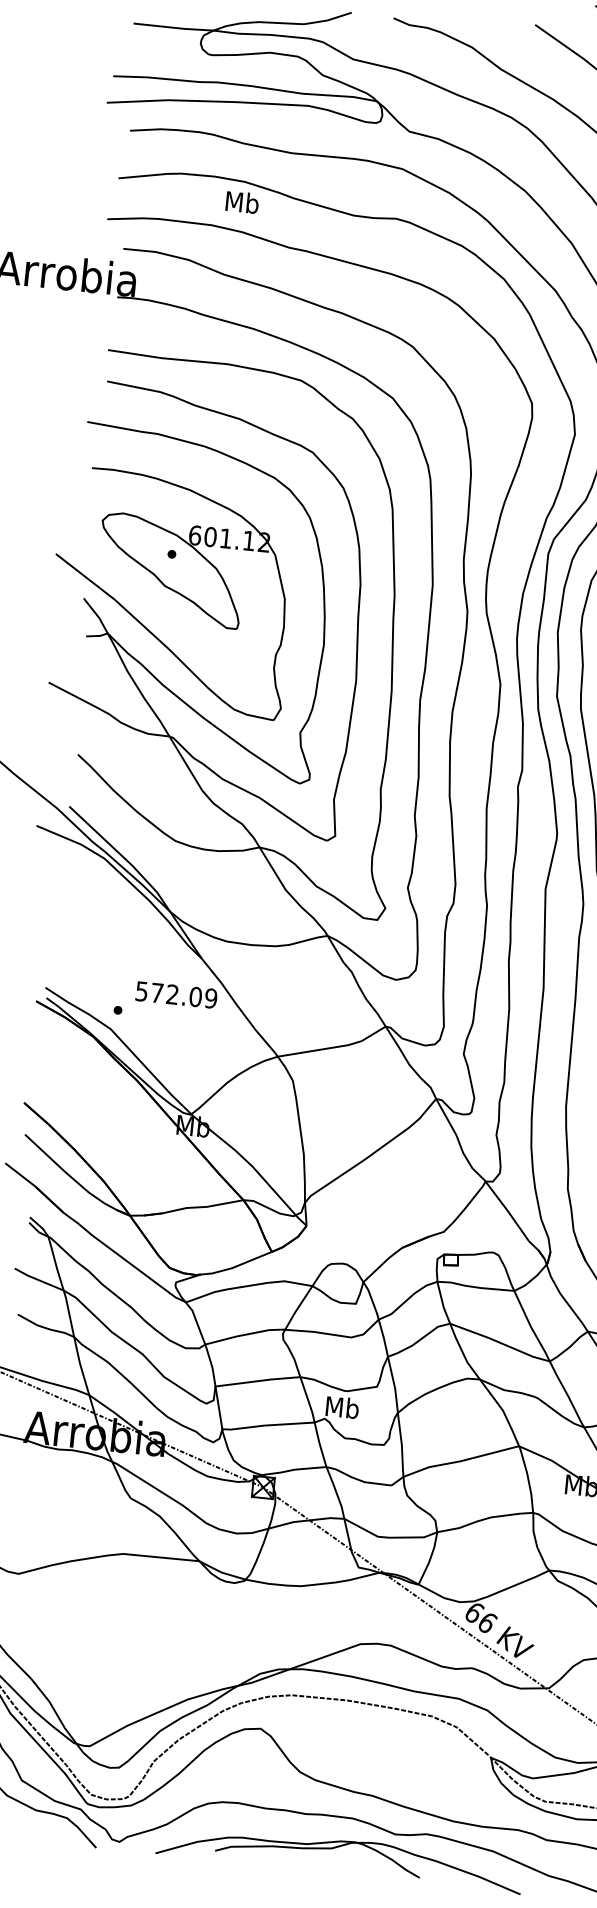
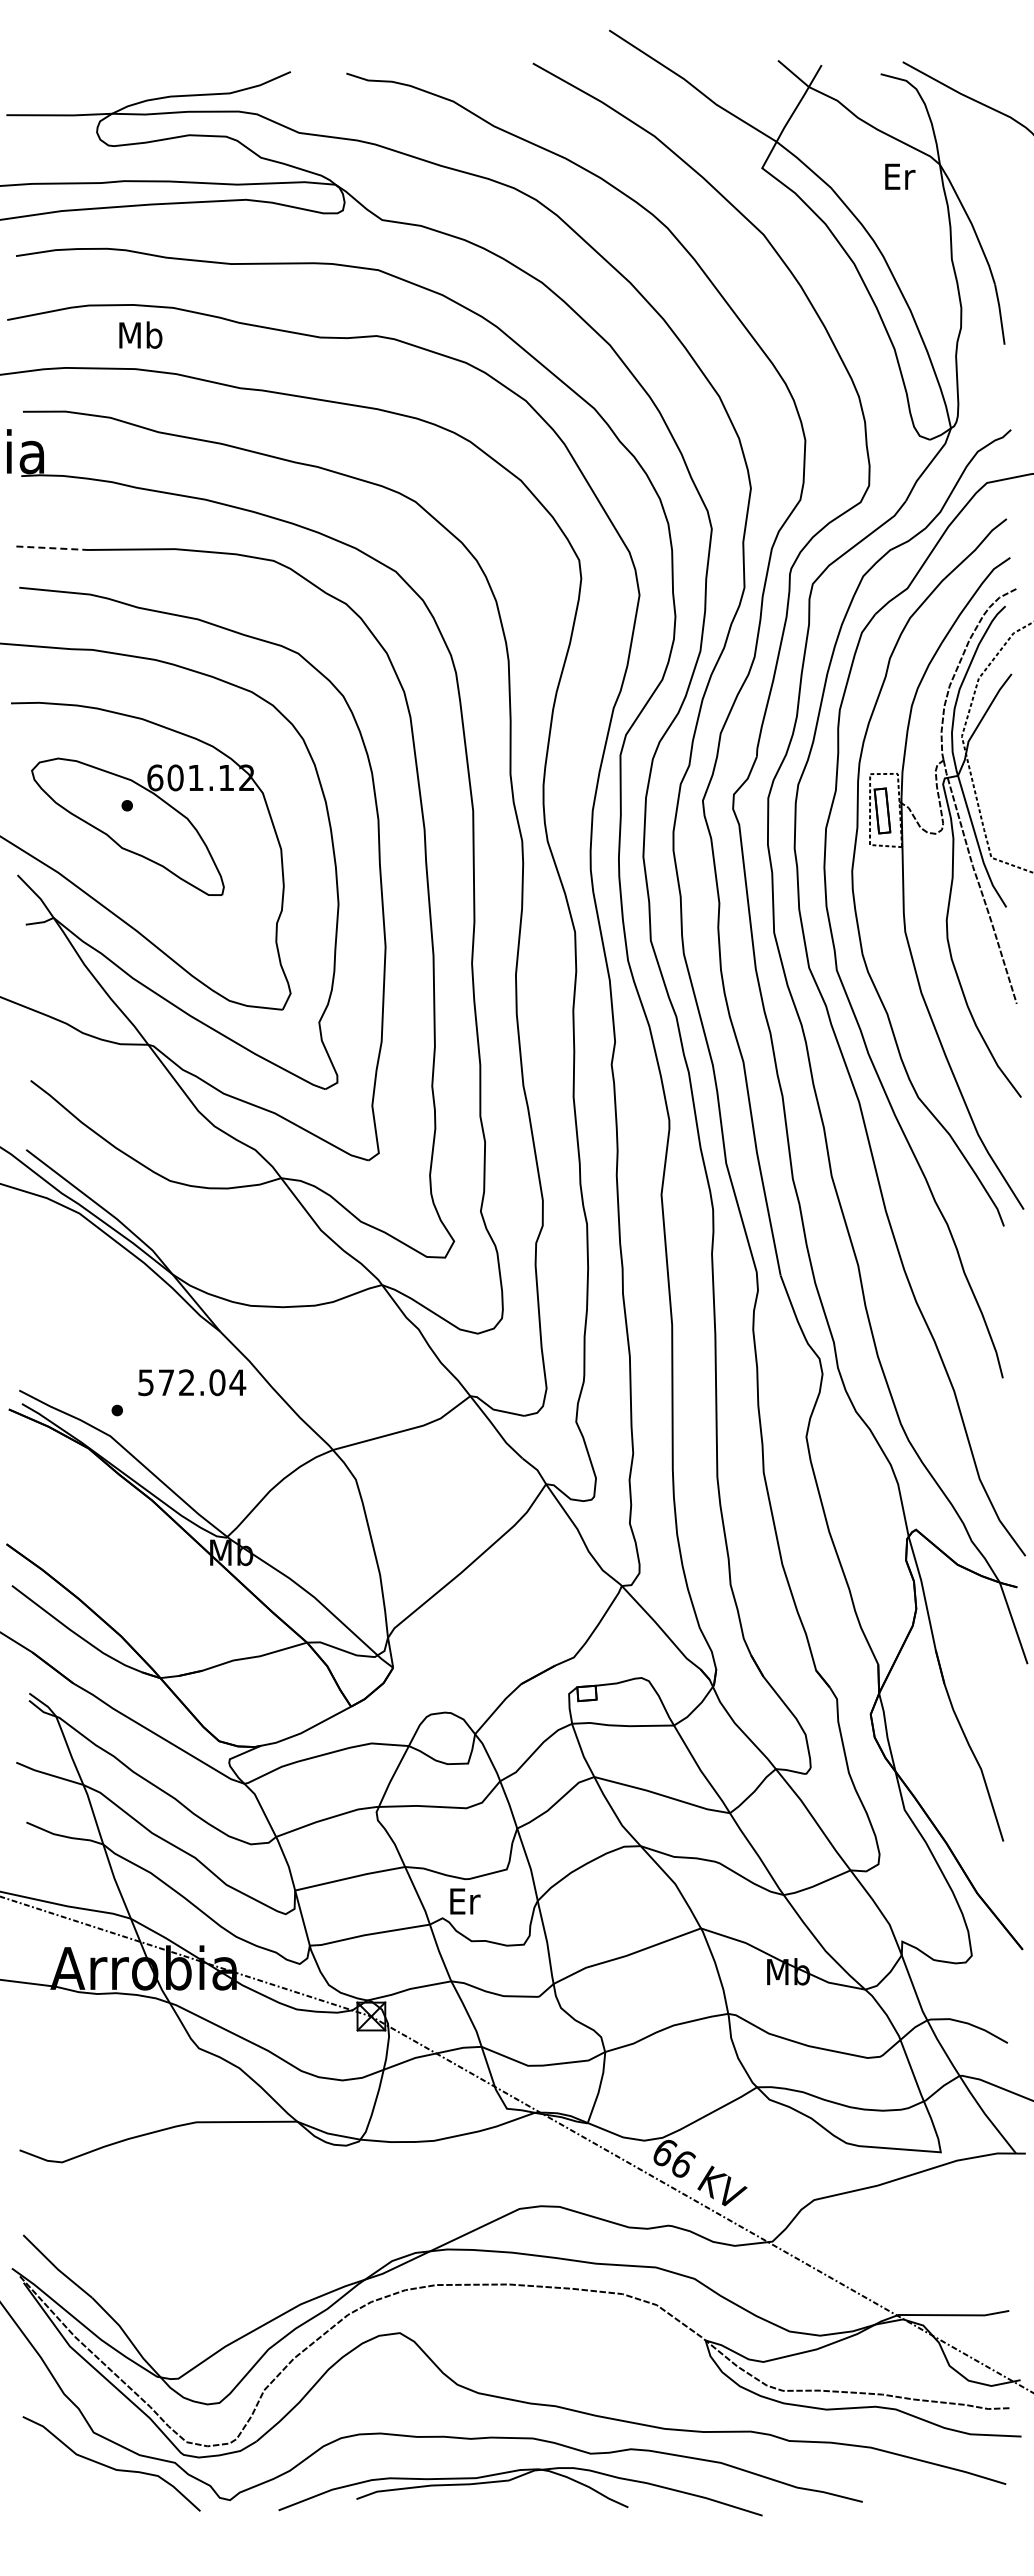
text: (242, 201) -> (140, 334), moved
line: (135, 354) -> (52, 548), solid -> dashed
text: (210, 998) -> (237, 1382), 572.09 -> 572.04
text: (342, 1407) -> (464, 1900), Mb -> Er

